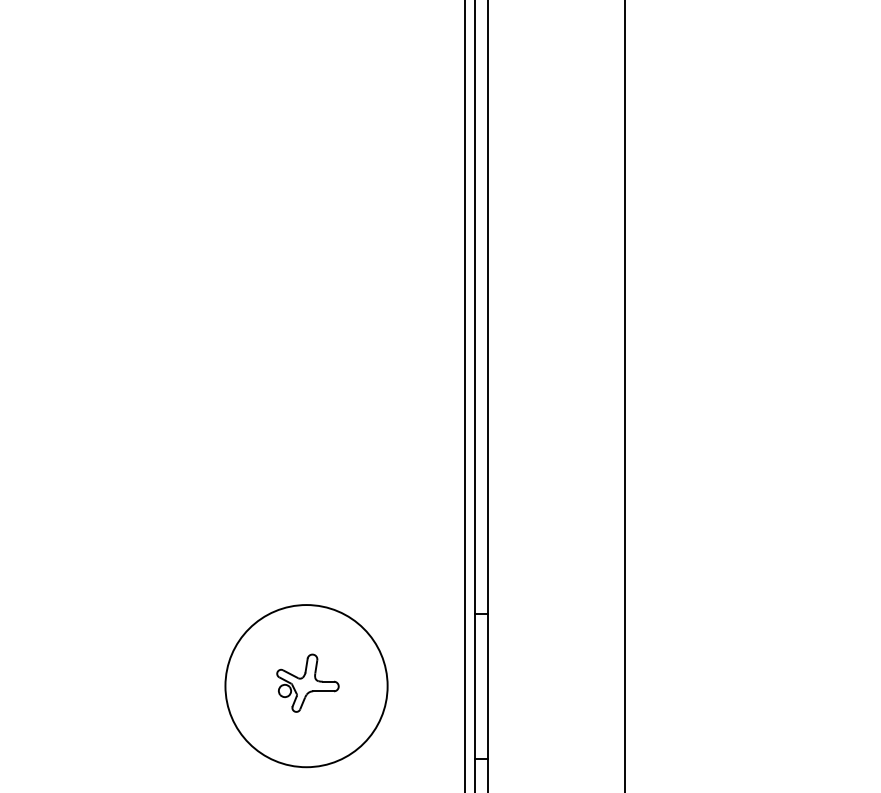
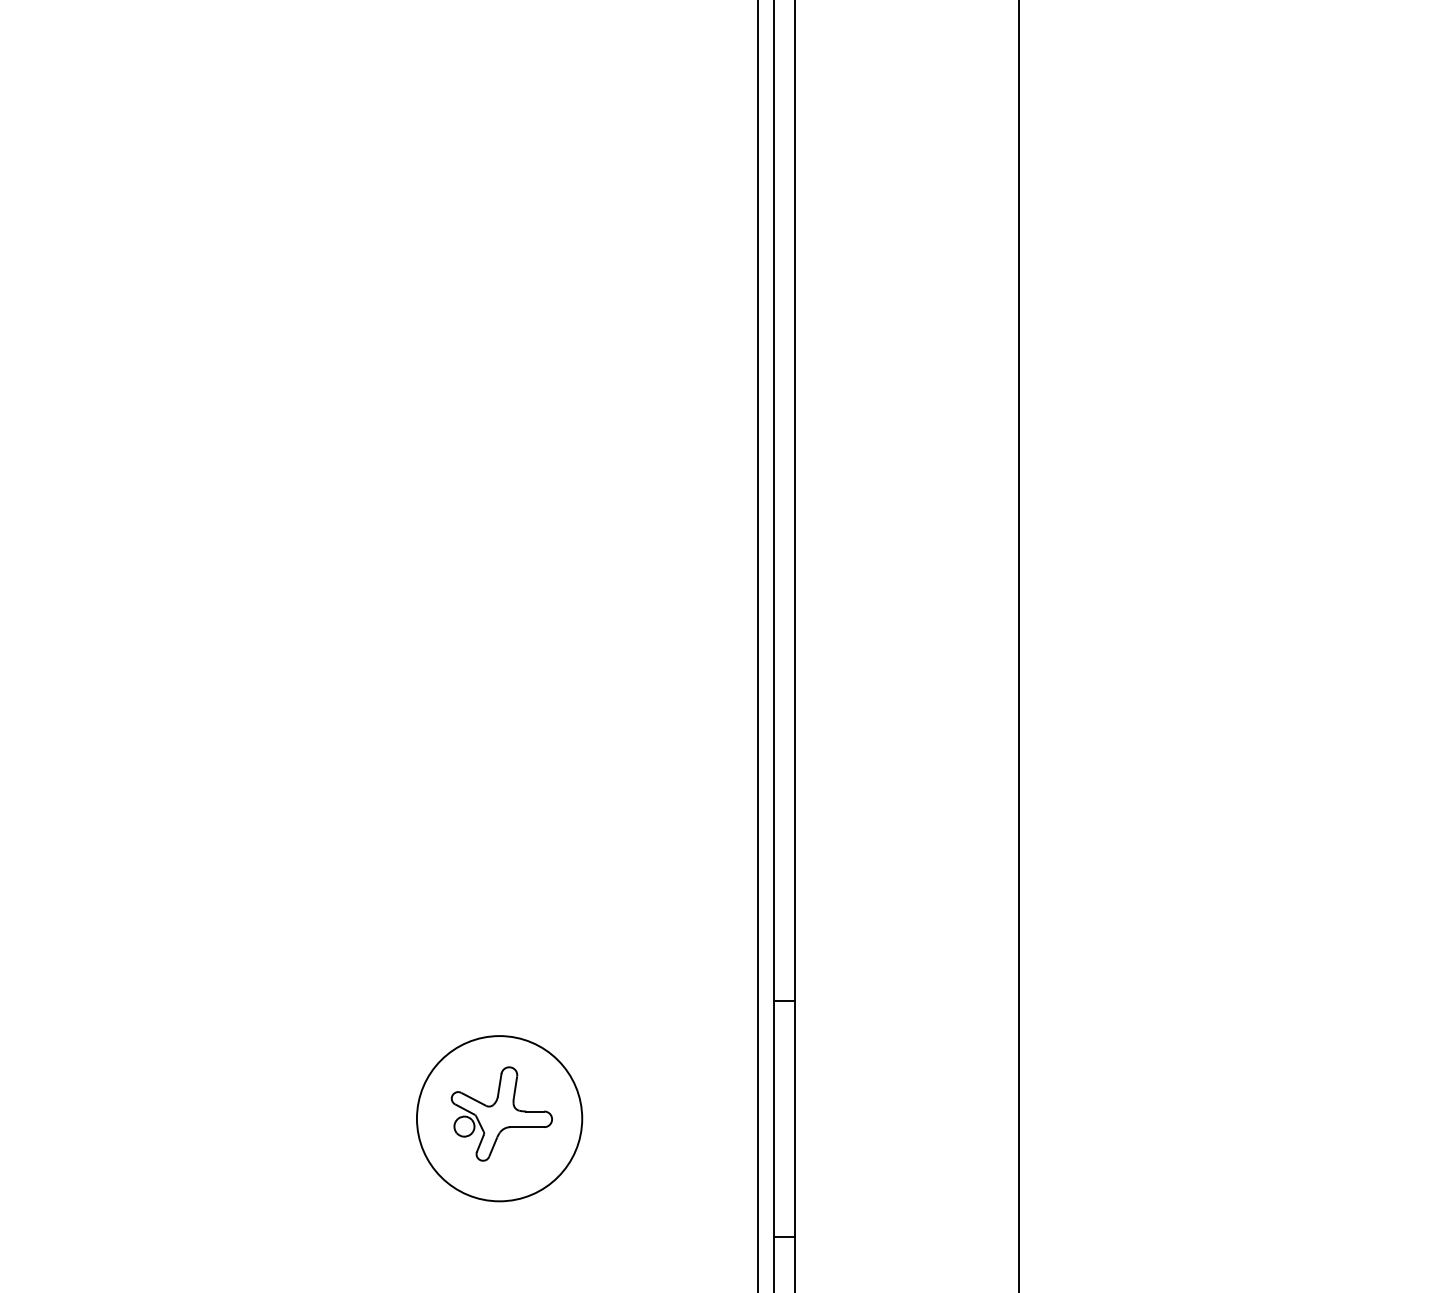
circle: (306, 685) -> (499, 1117), size x0.62

